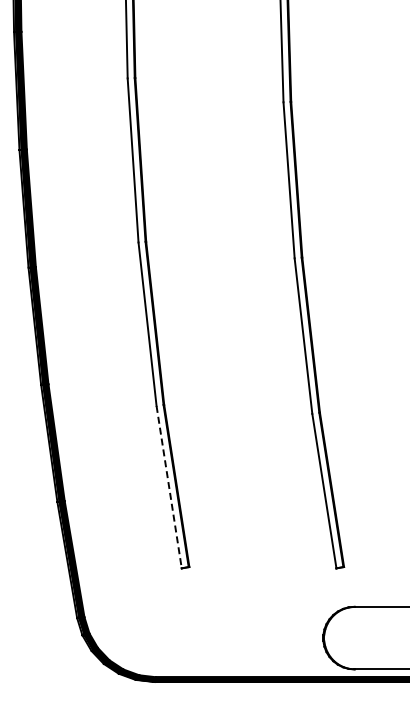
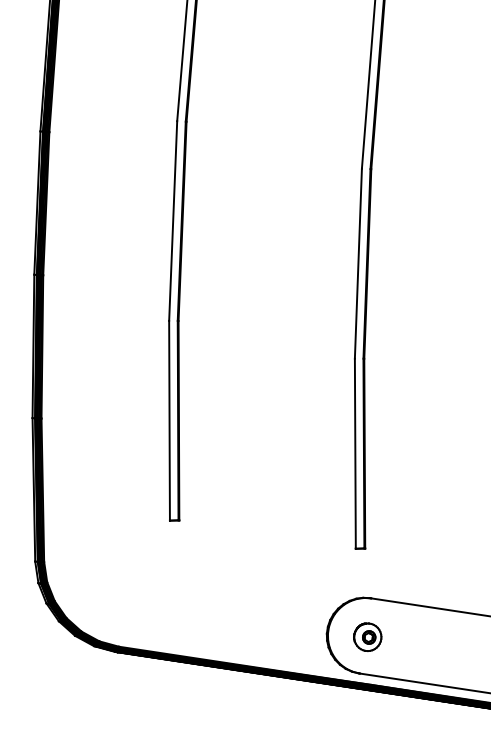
line: (169, 487) -> (169, 421), dashed -> solid
part: (356, 638) -> (367, 636), added

